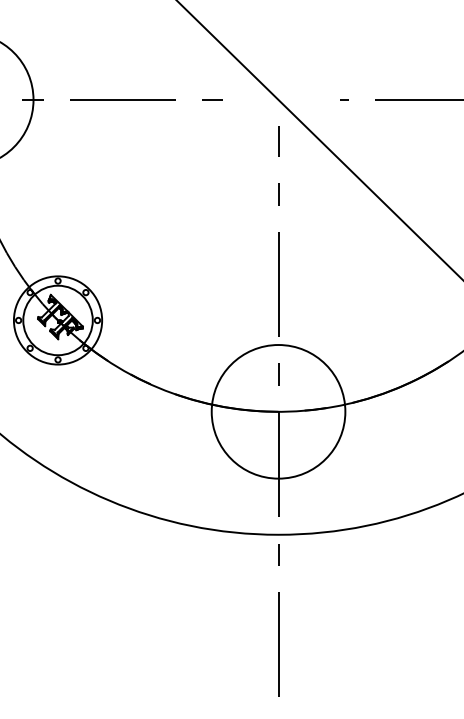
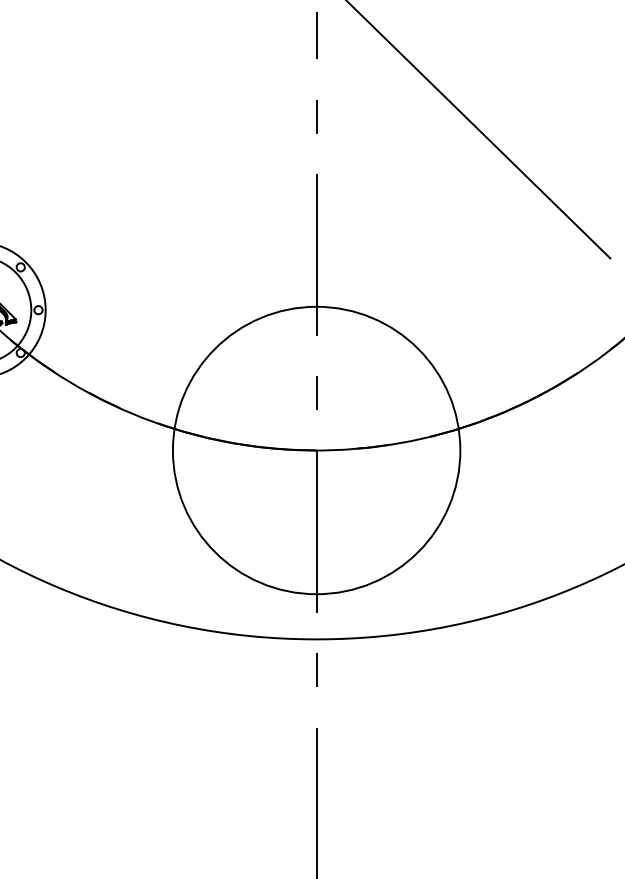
circle: (278, 411) -> (316, 450), size x1.4

